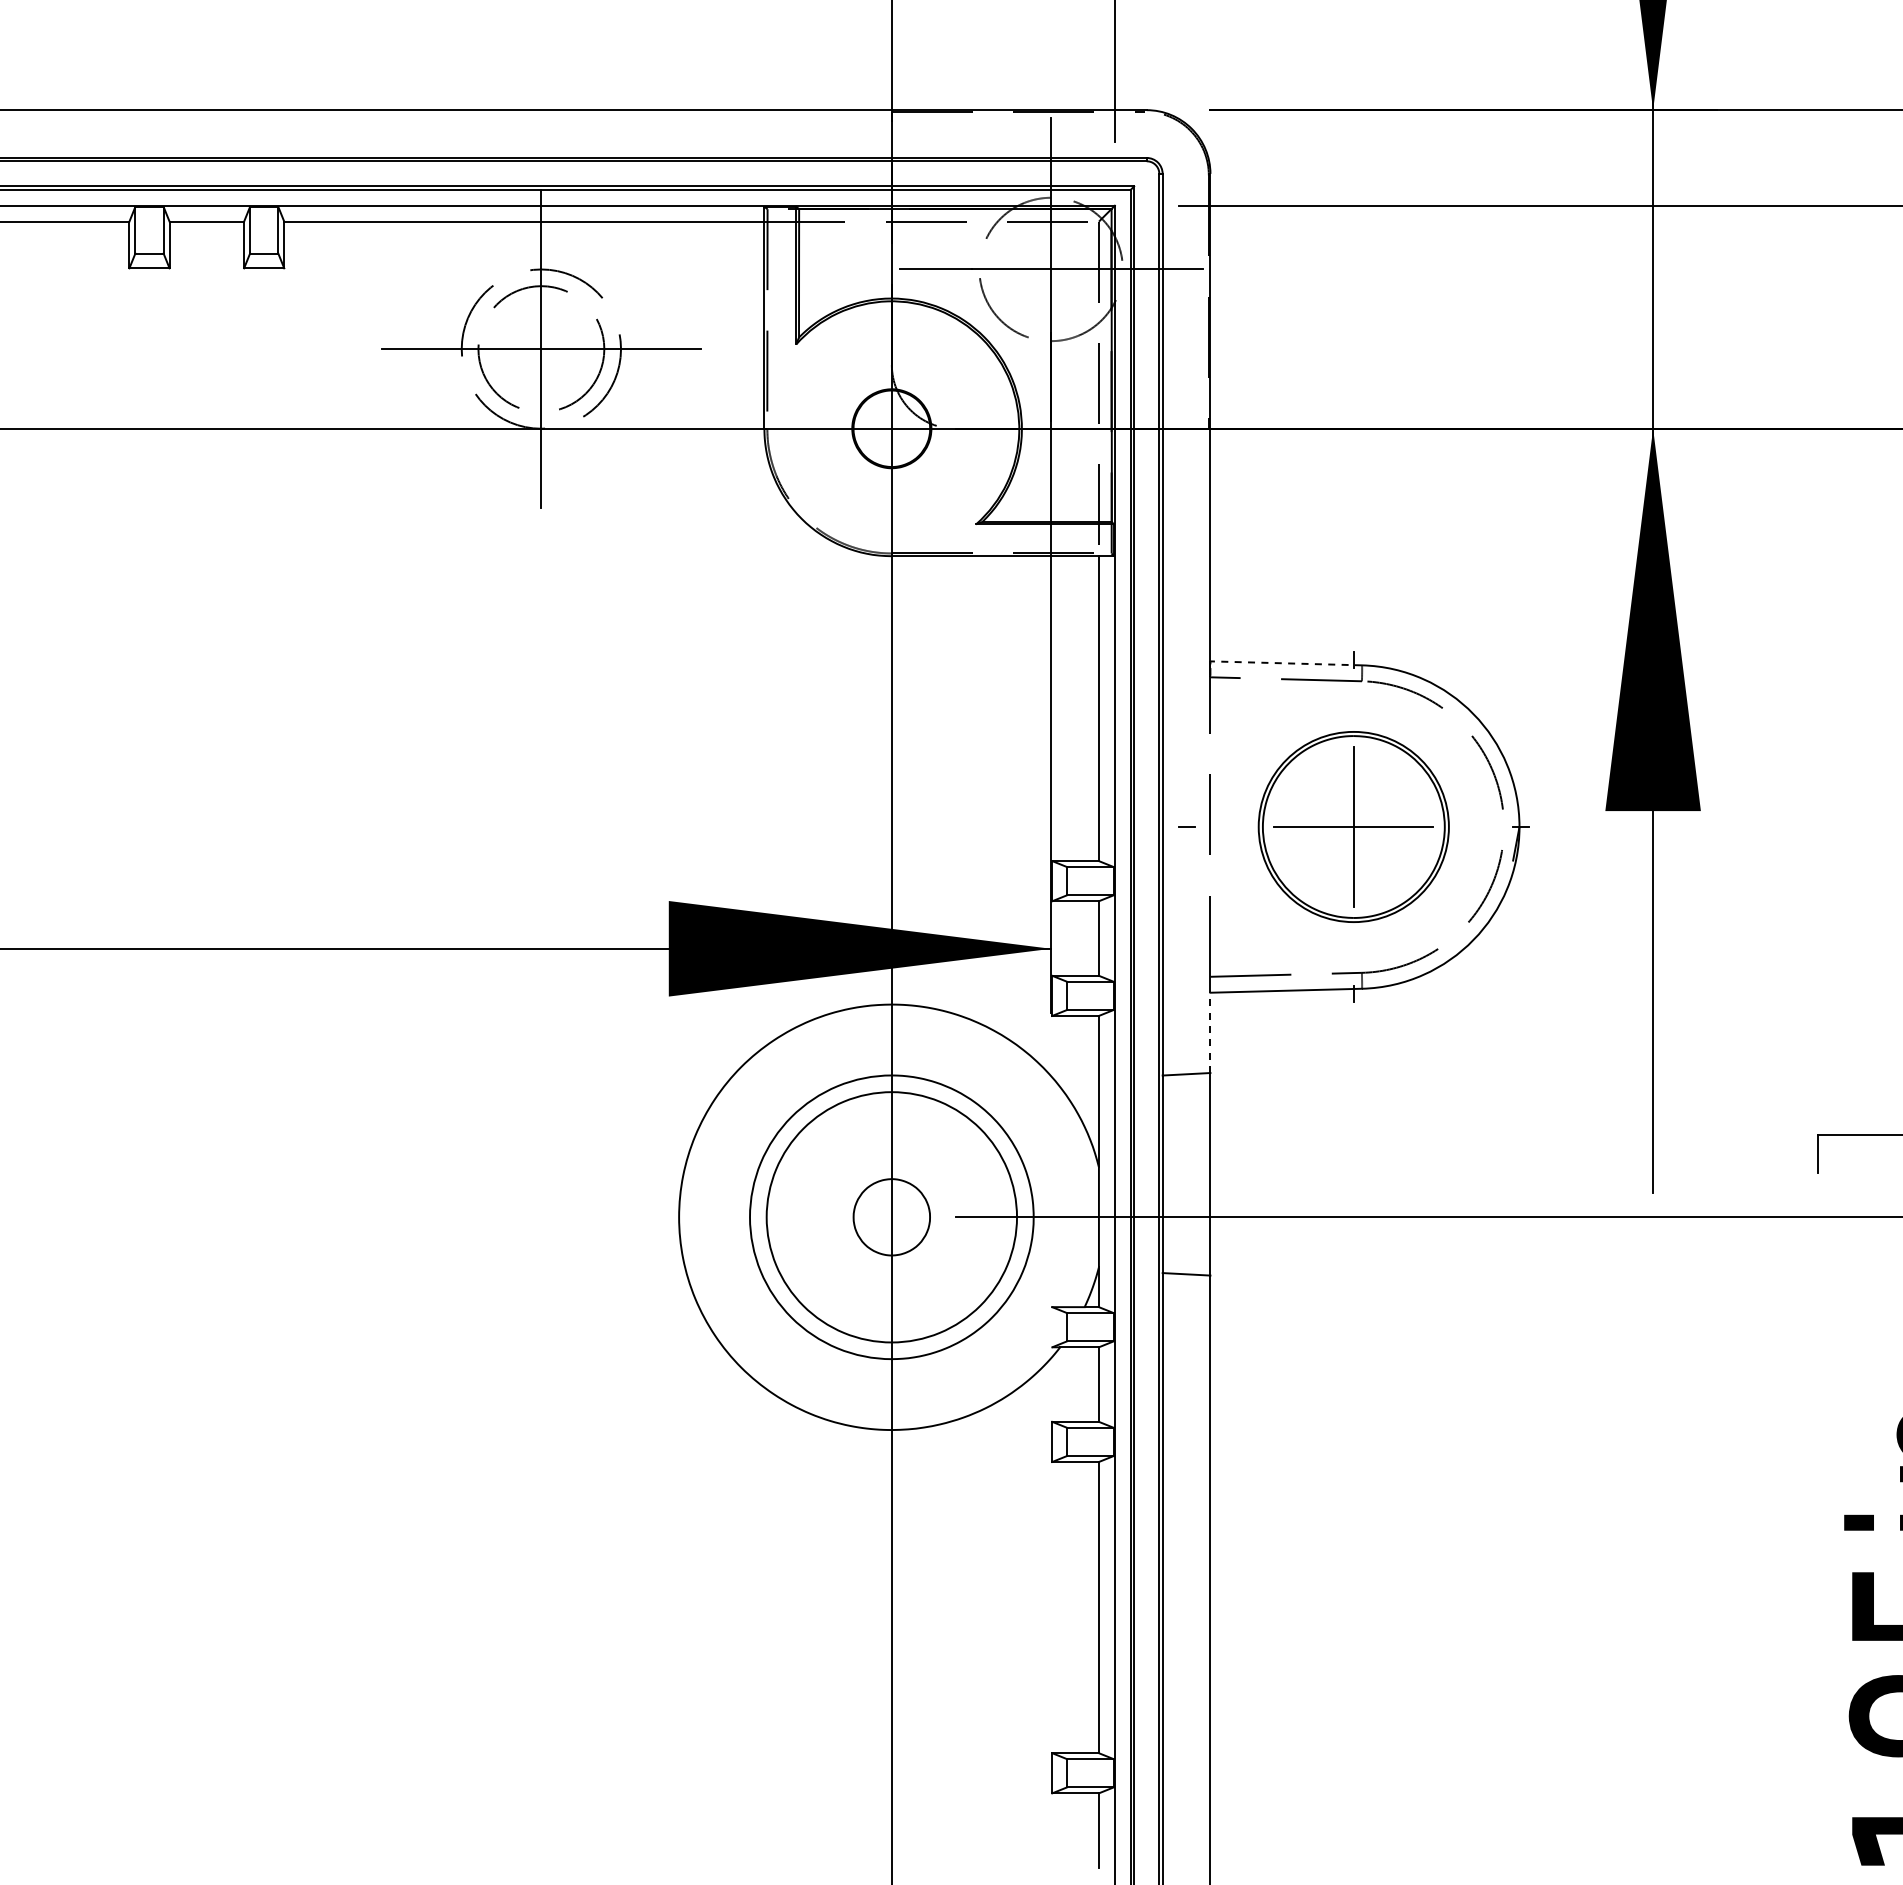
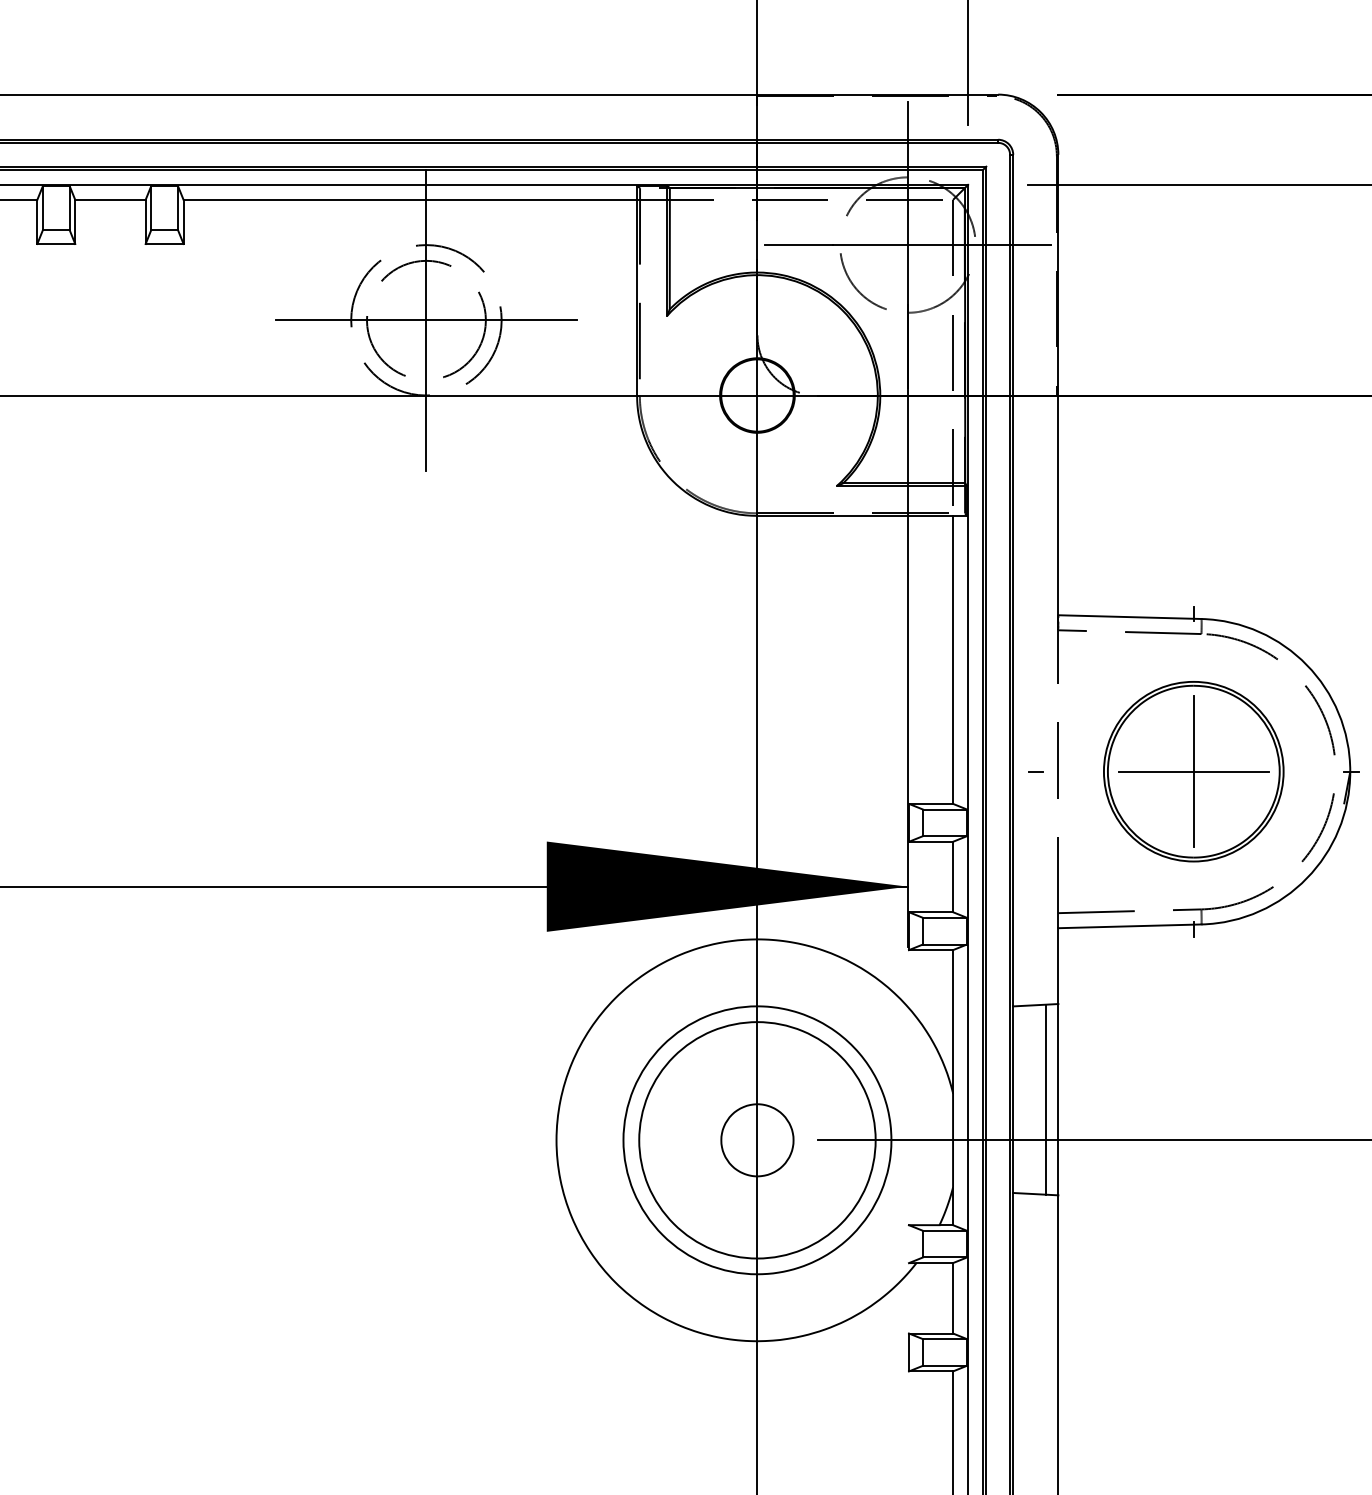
line: (1286, 663) -> (1130, 617), dashed -> solid
line: (1210, 1032) -> (1058, 965), dashed -> solid
line: (1197, 1173) -> (1046, 1098), added

